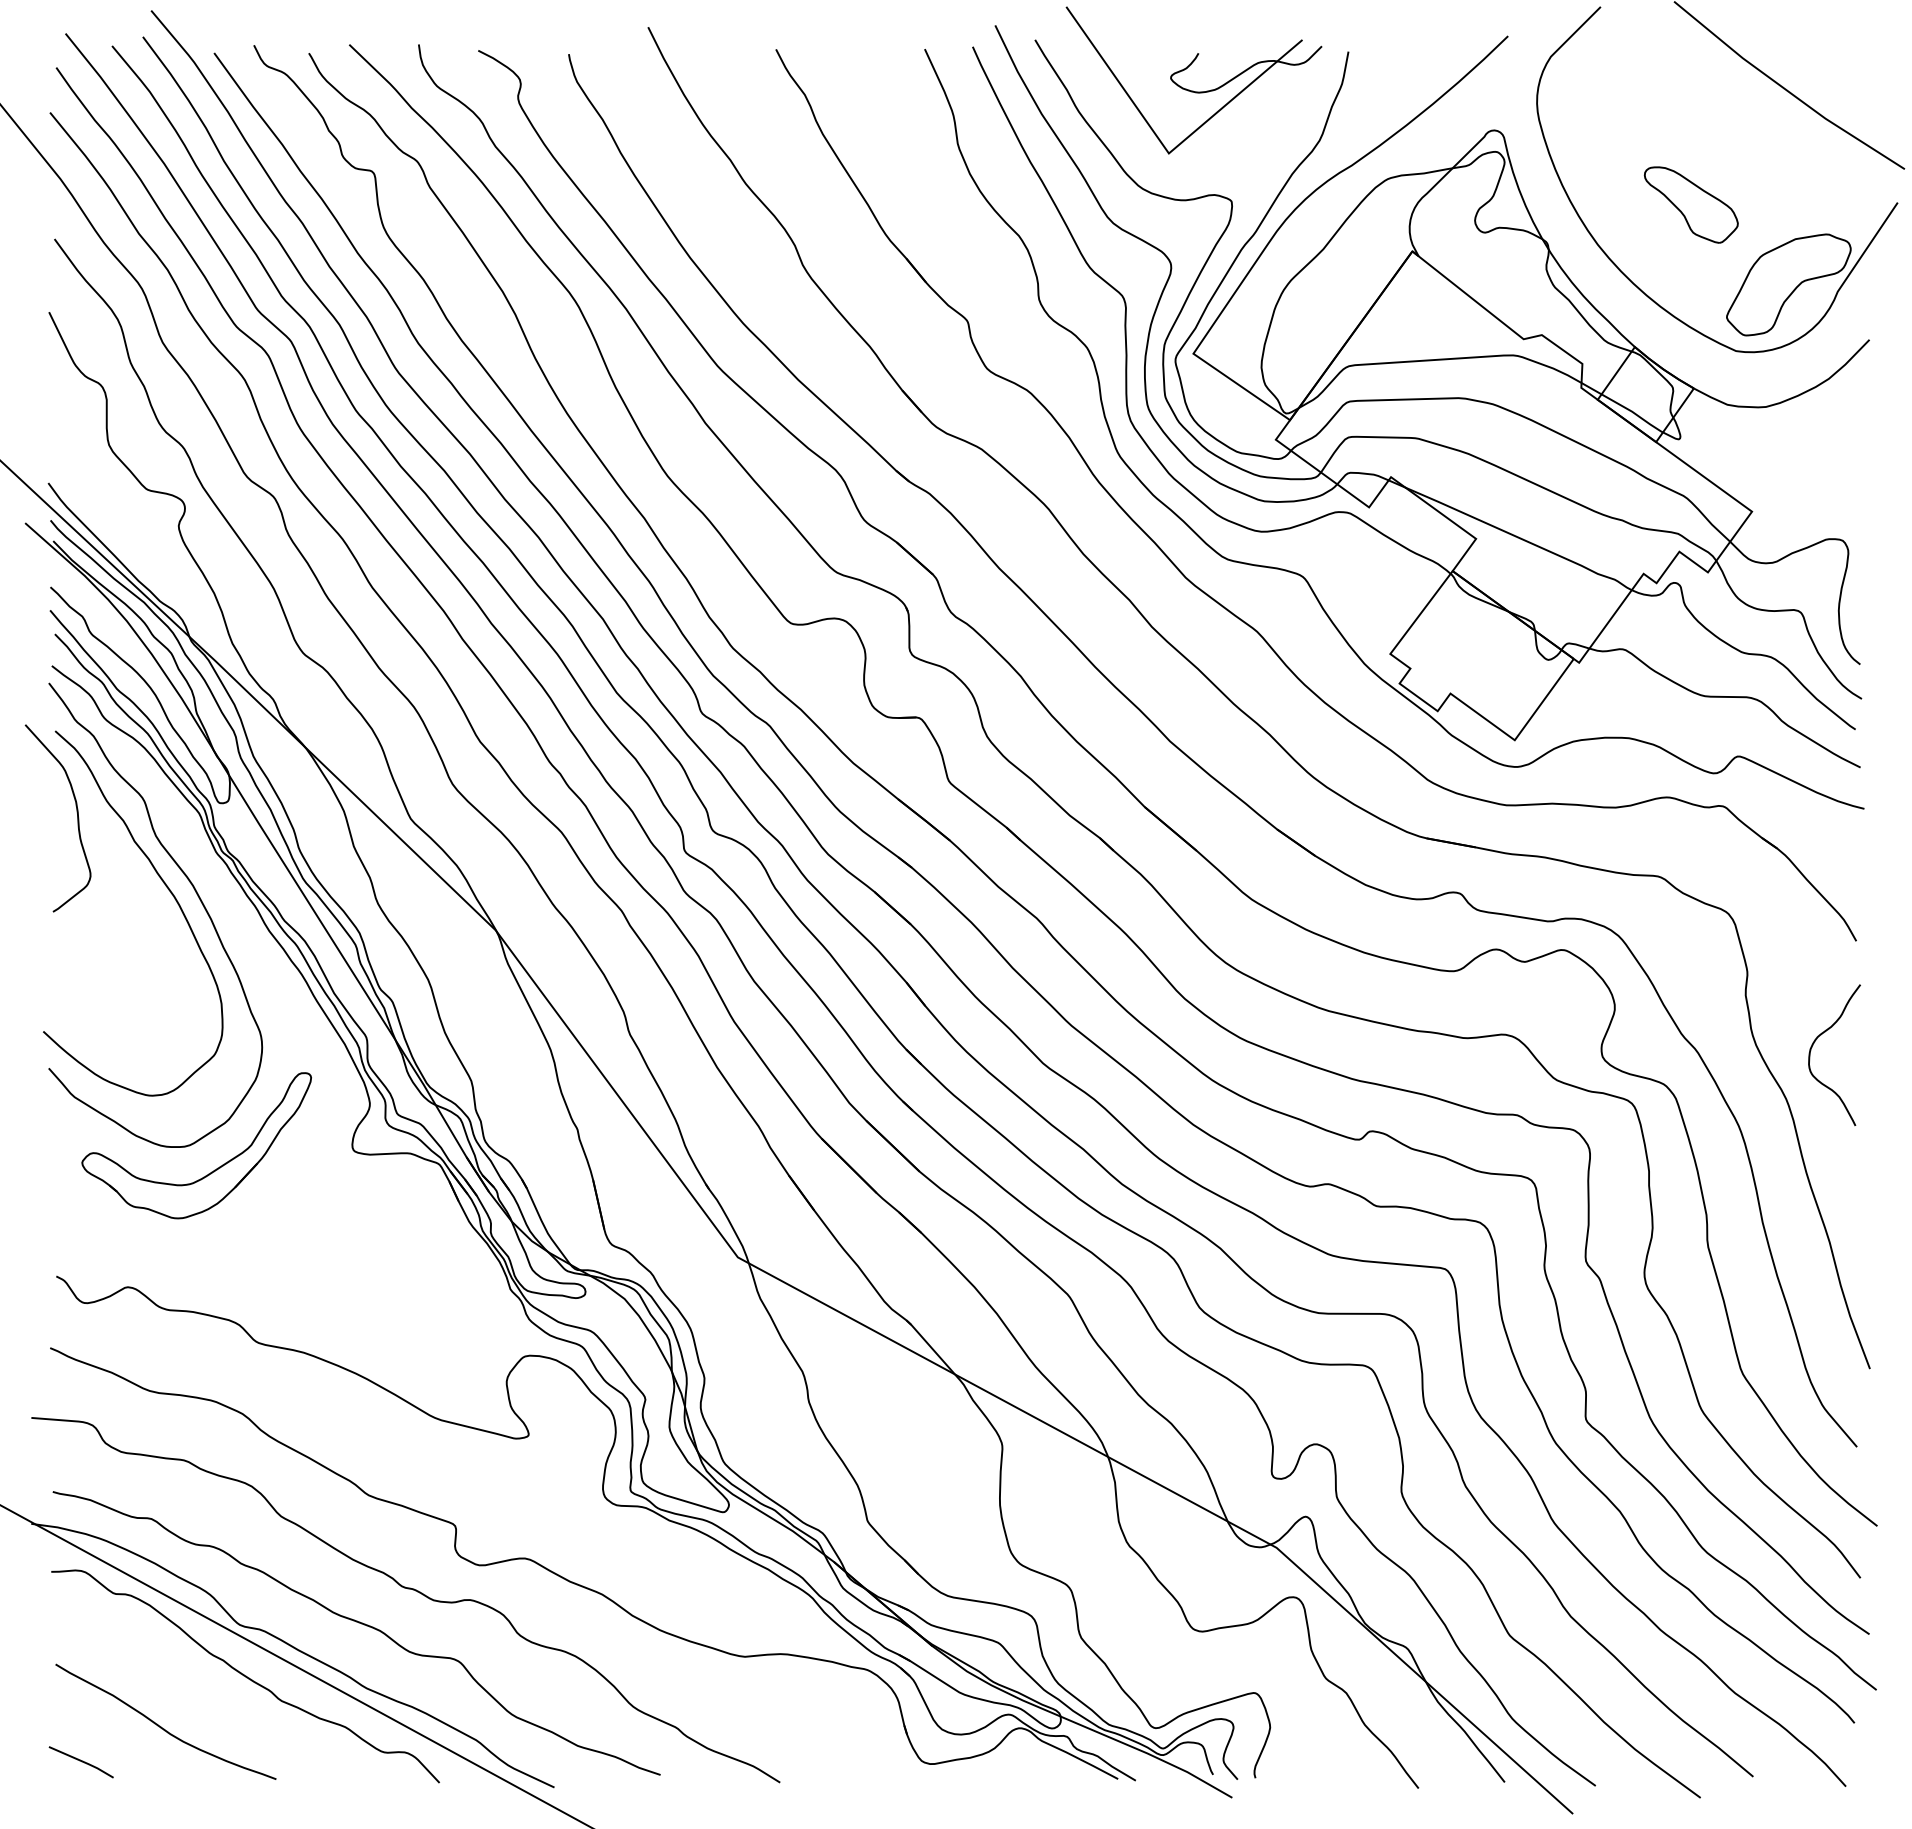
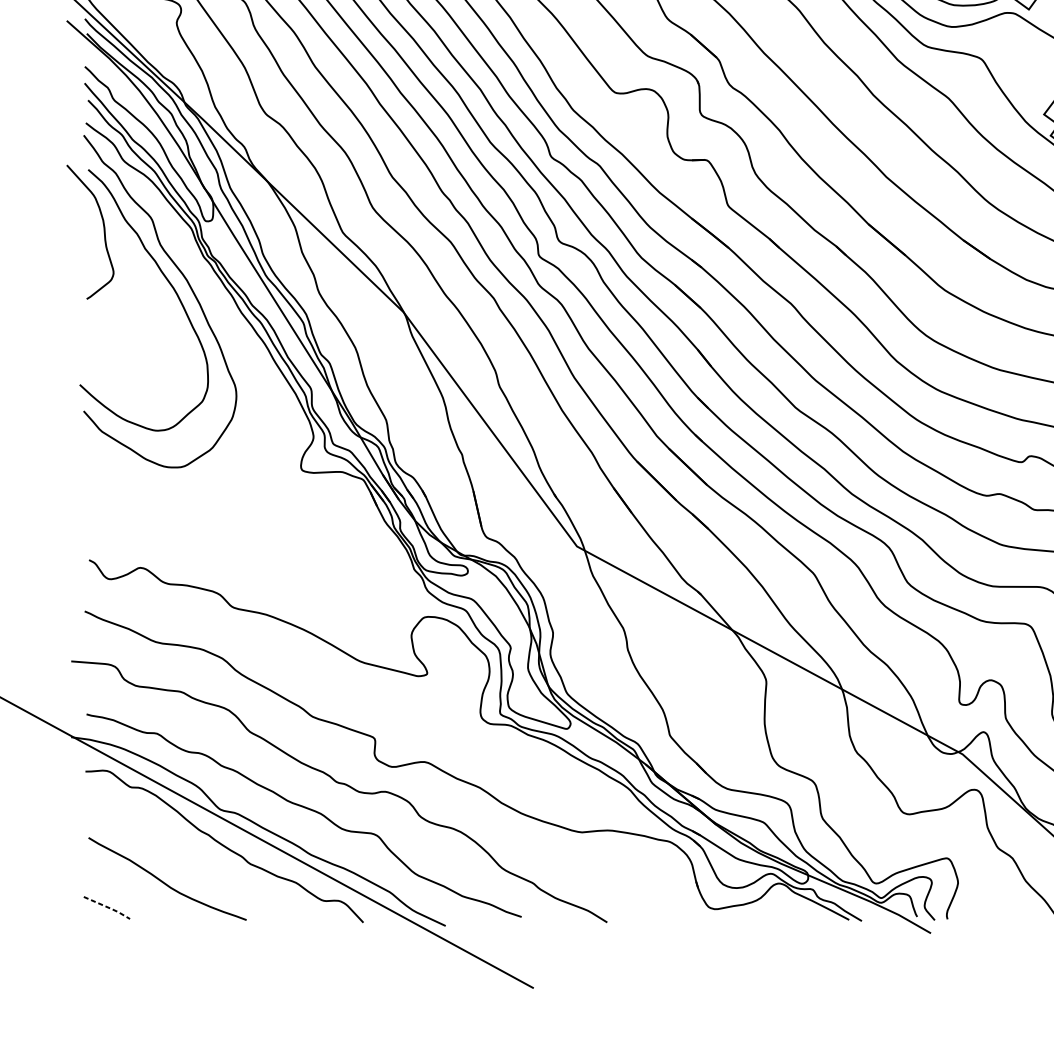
part: (214, 1169) -> (202, 483), removed
line: (83, 1761) -> (108, 907), solid -> dashed

